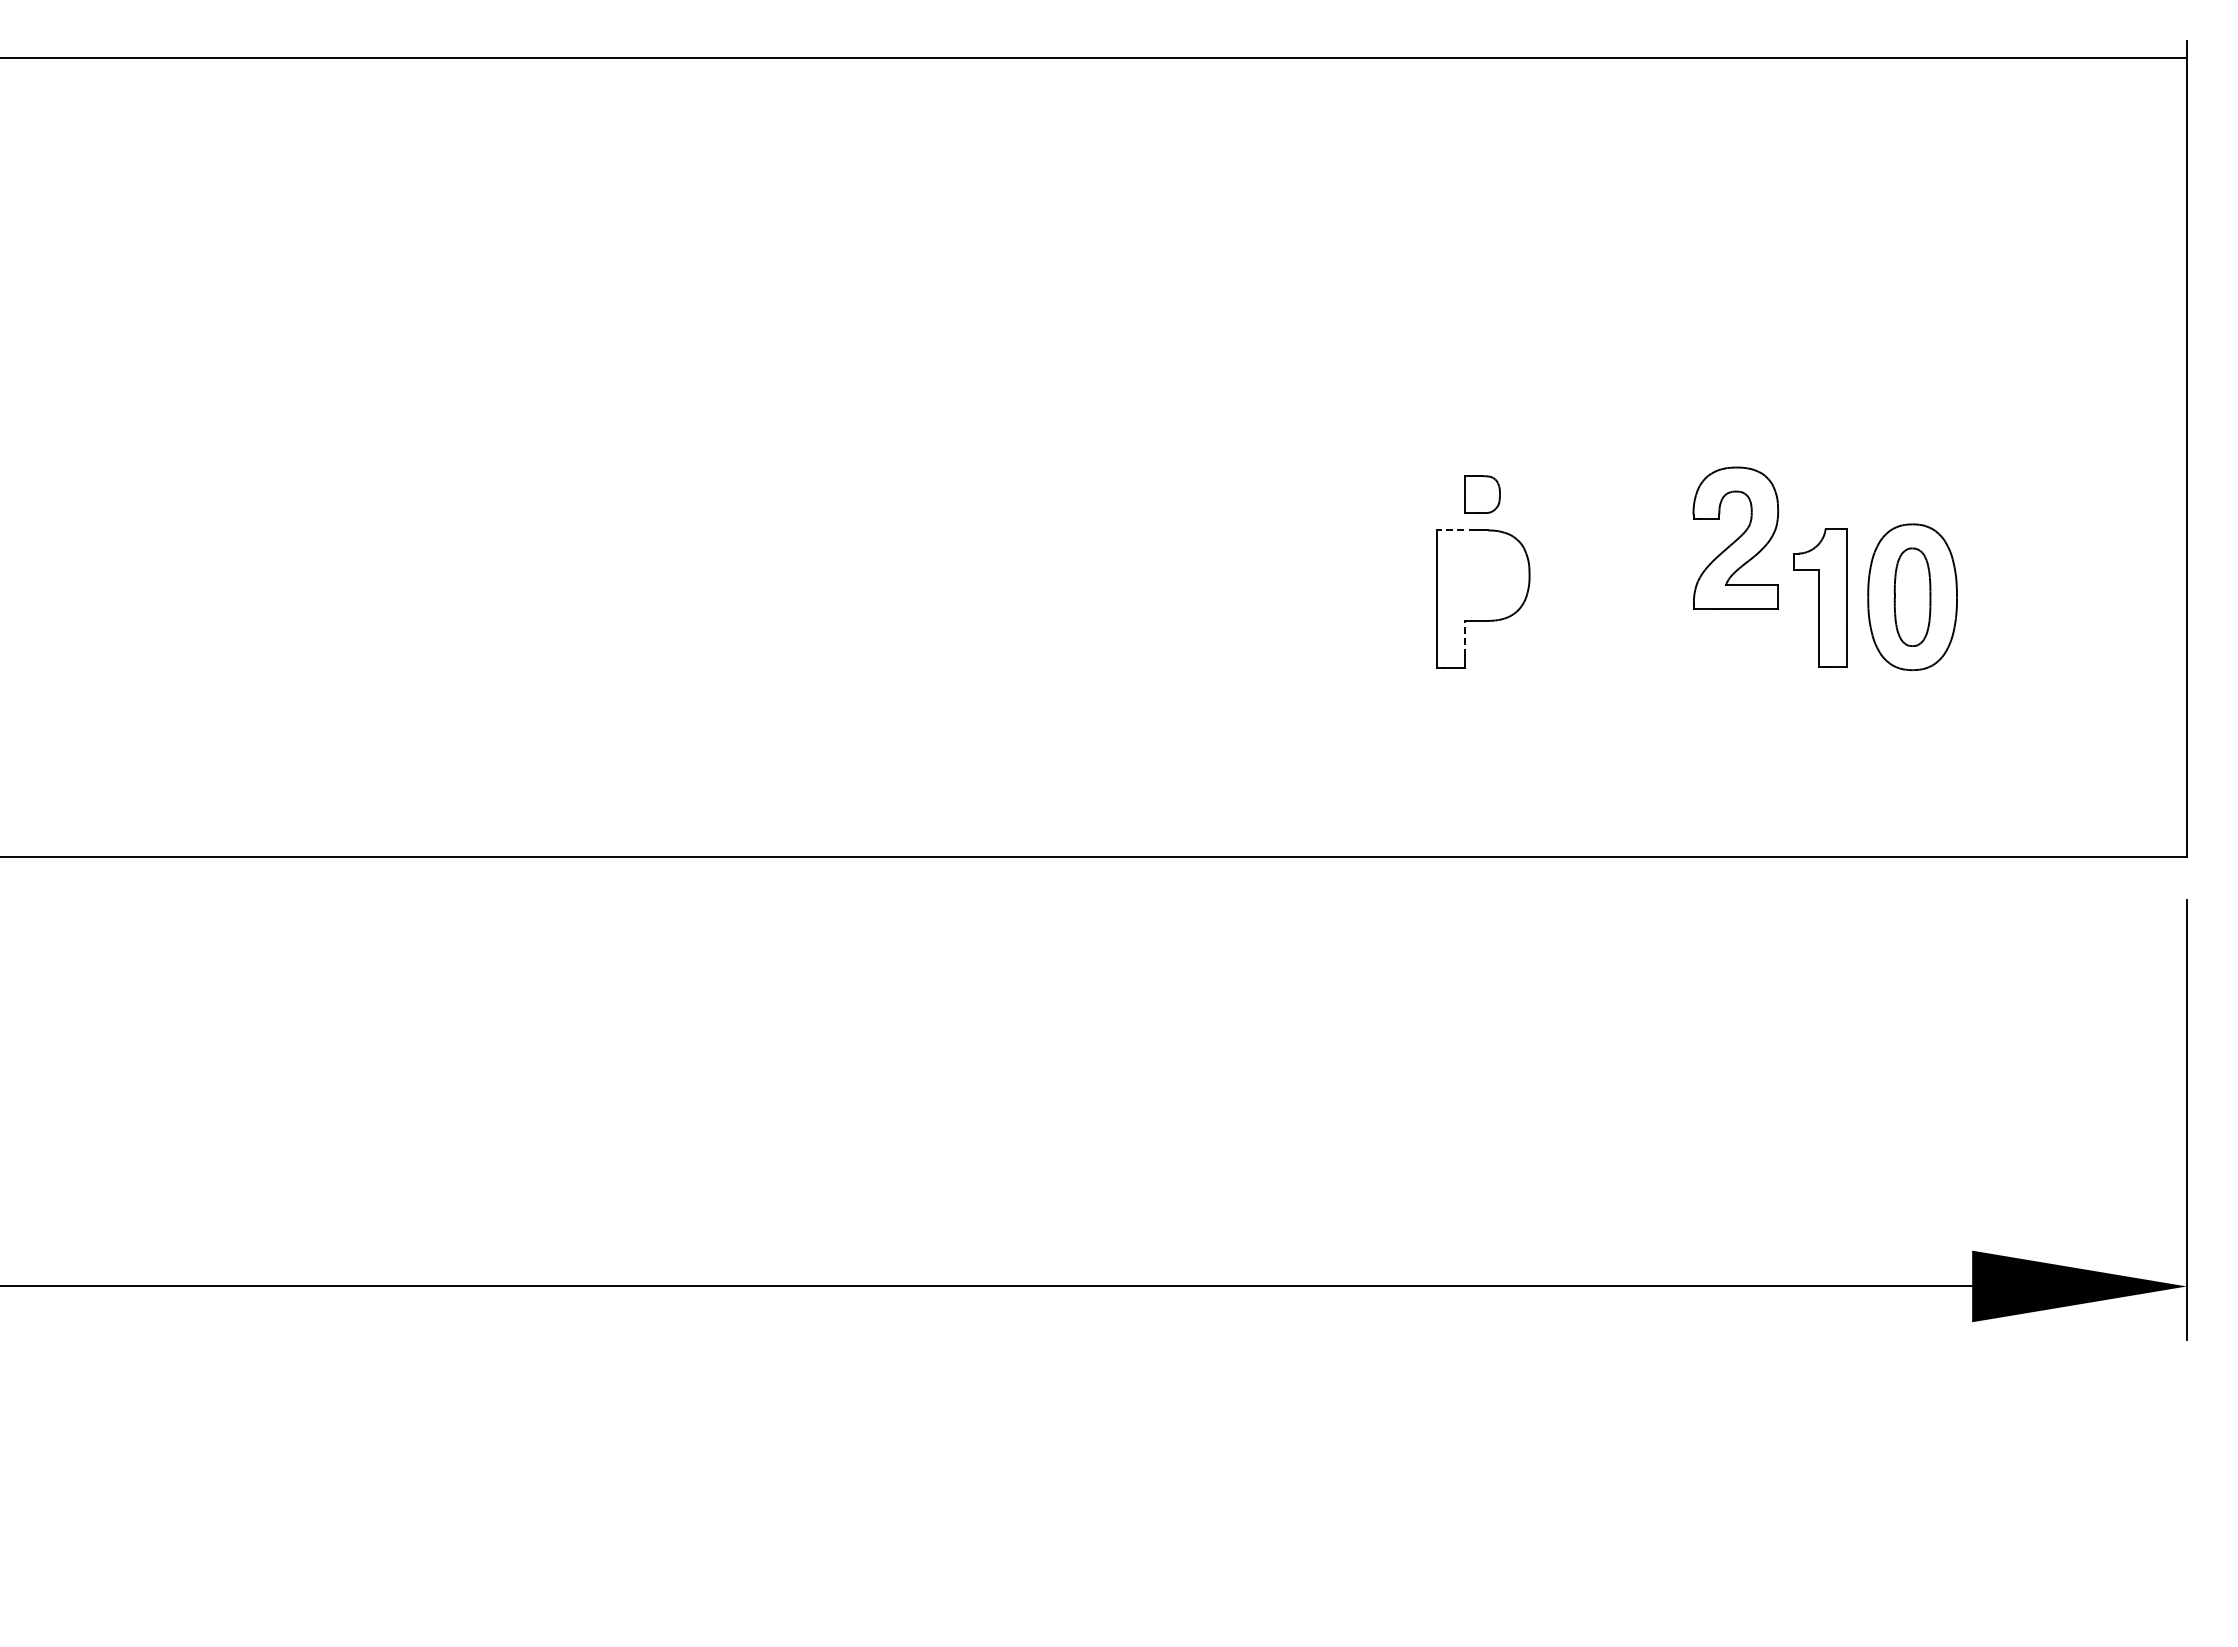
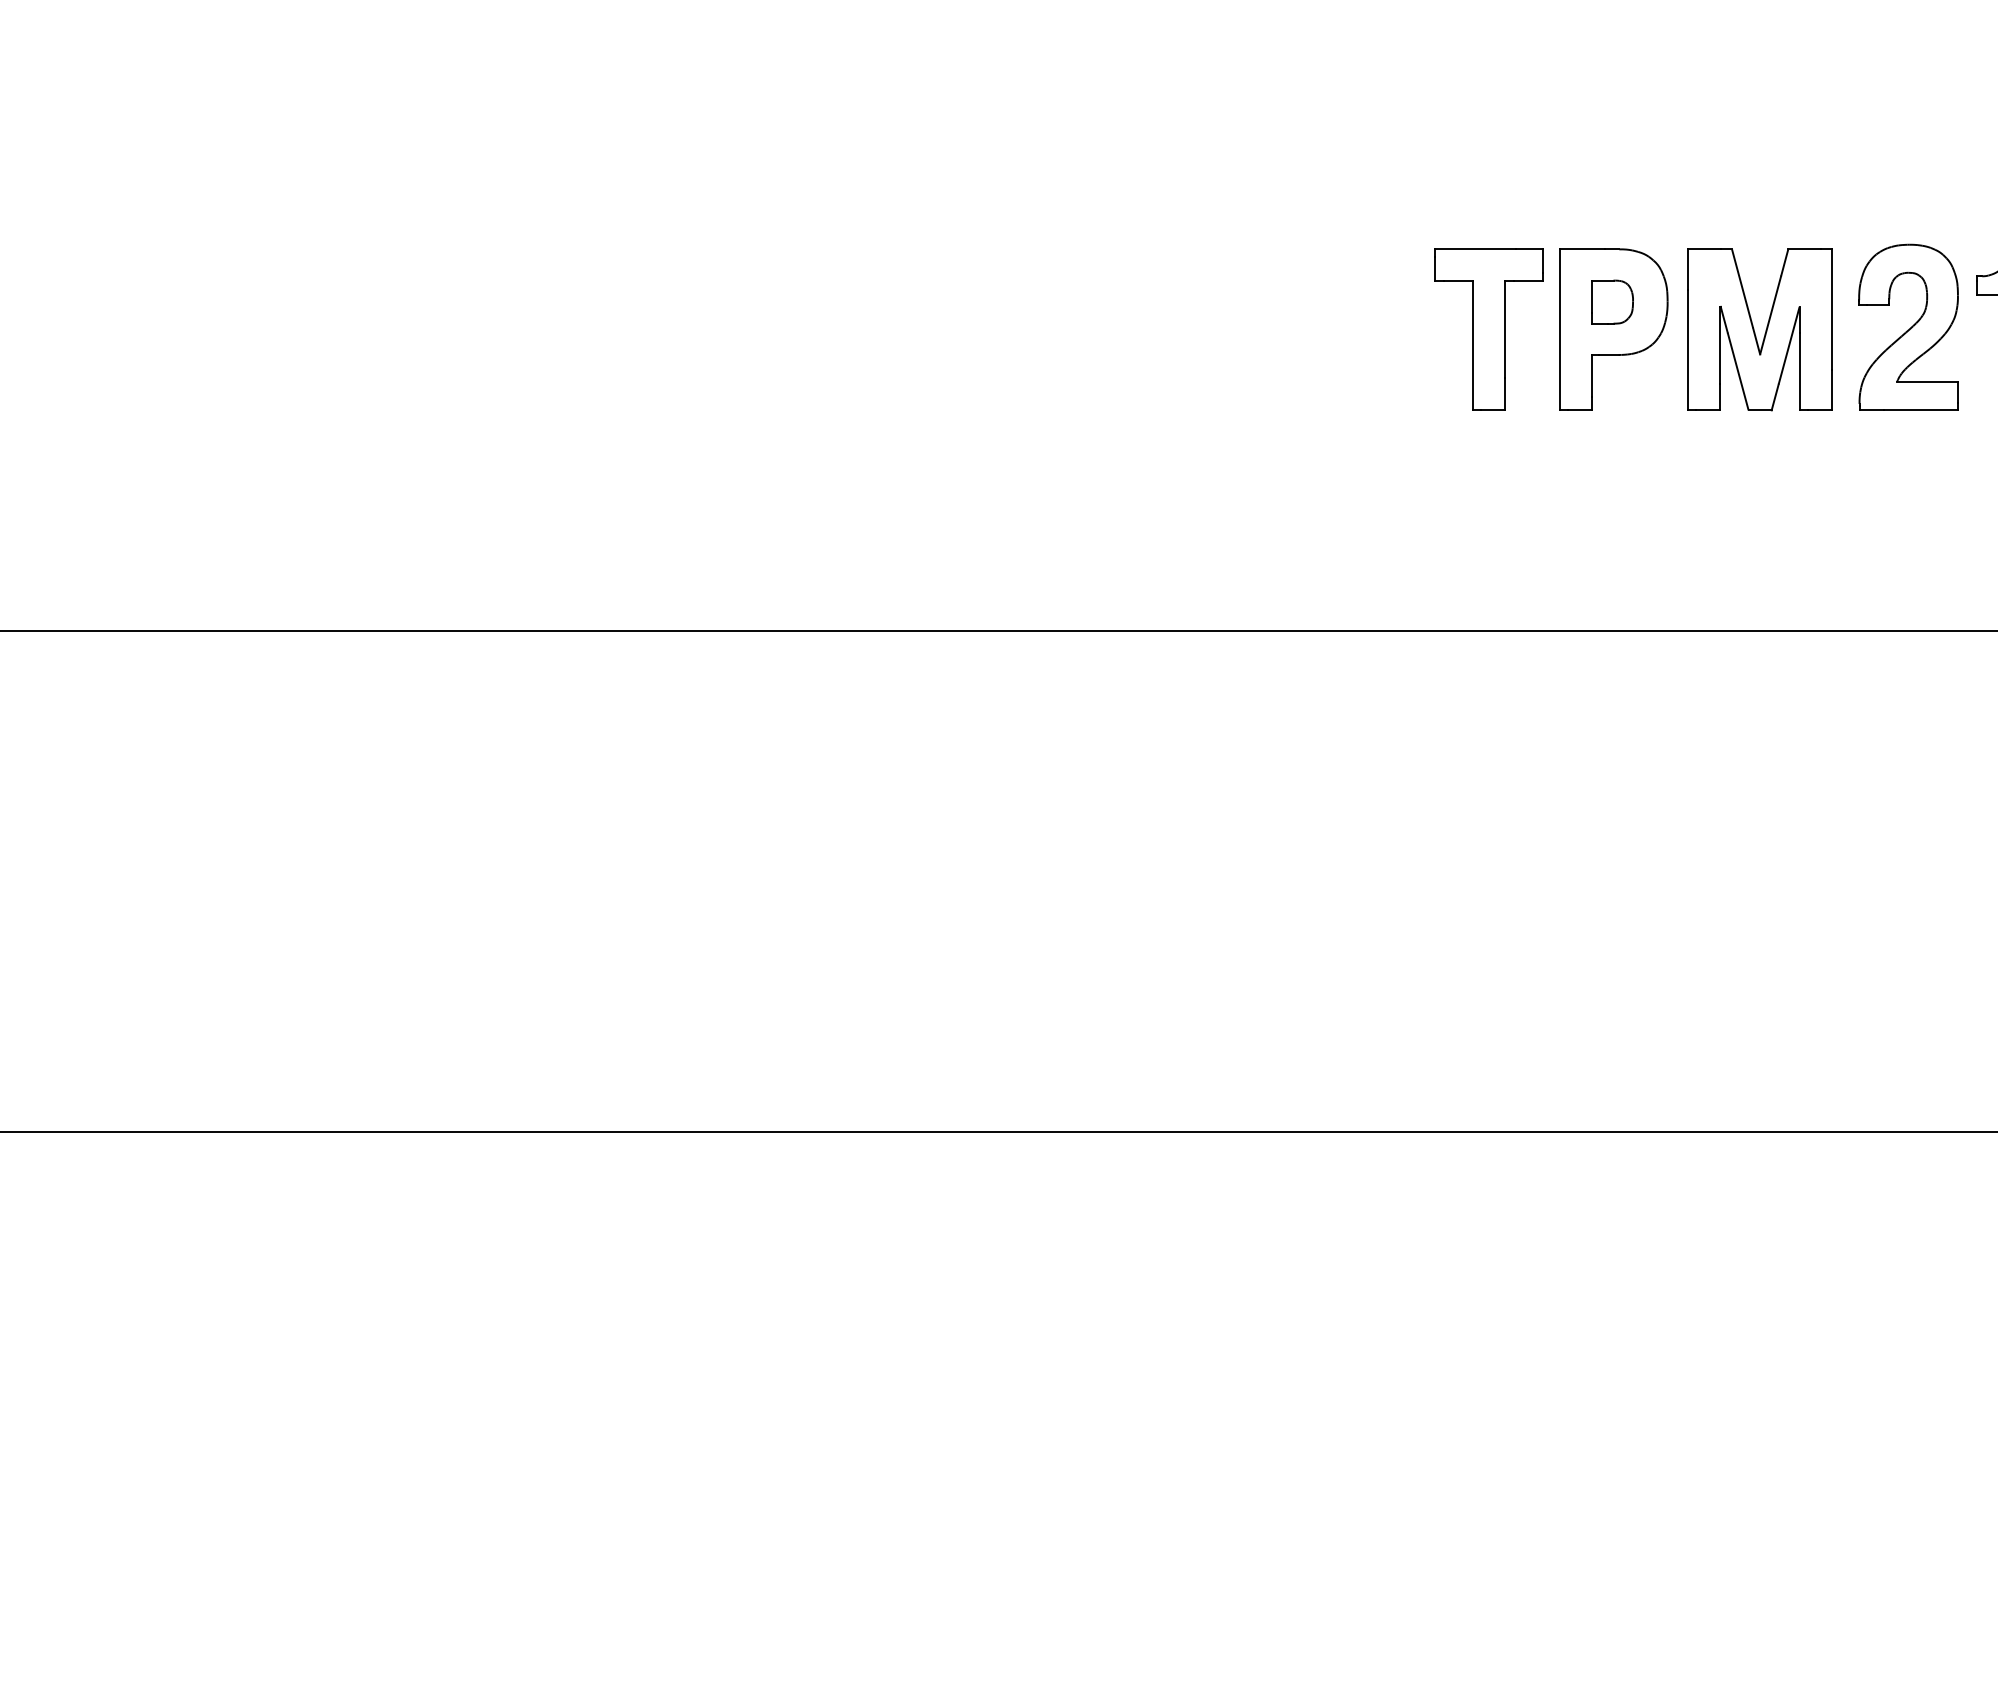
part: (1482, 494) -> (1612, 301), moved
line: (1455, 530) -> (1581, 249), dashed -> solid
part: (1735, 537) -> (1908, 326), moved
part: (1376, 598) -> (1488, 328), added
part: (1608, 599) -> (1759, 329), added
line: (1465, 638) -> (1592, 375), dashed -> solid

